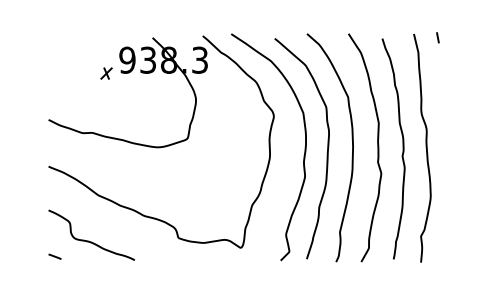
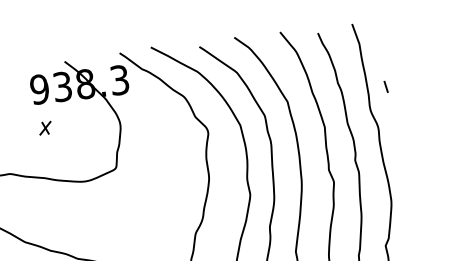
line: (437, 37) -> (385, 86), moved
part: (106, 73) -> (45, 128), moved

